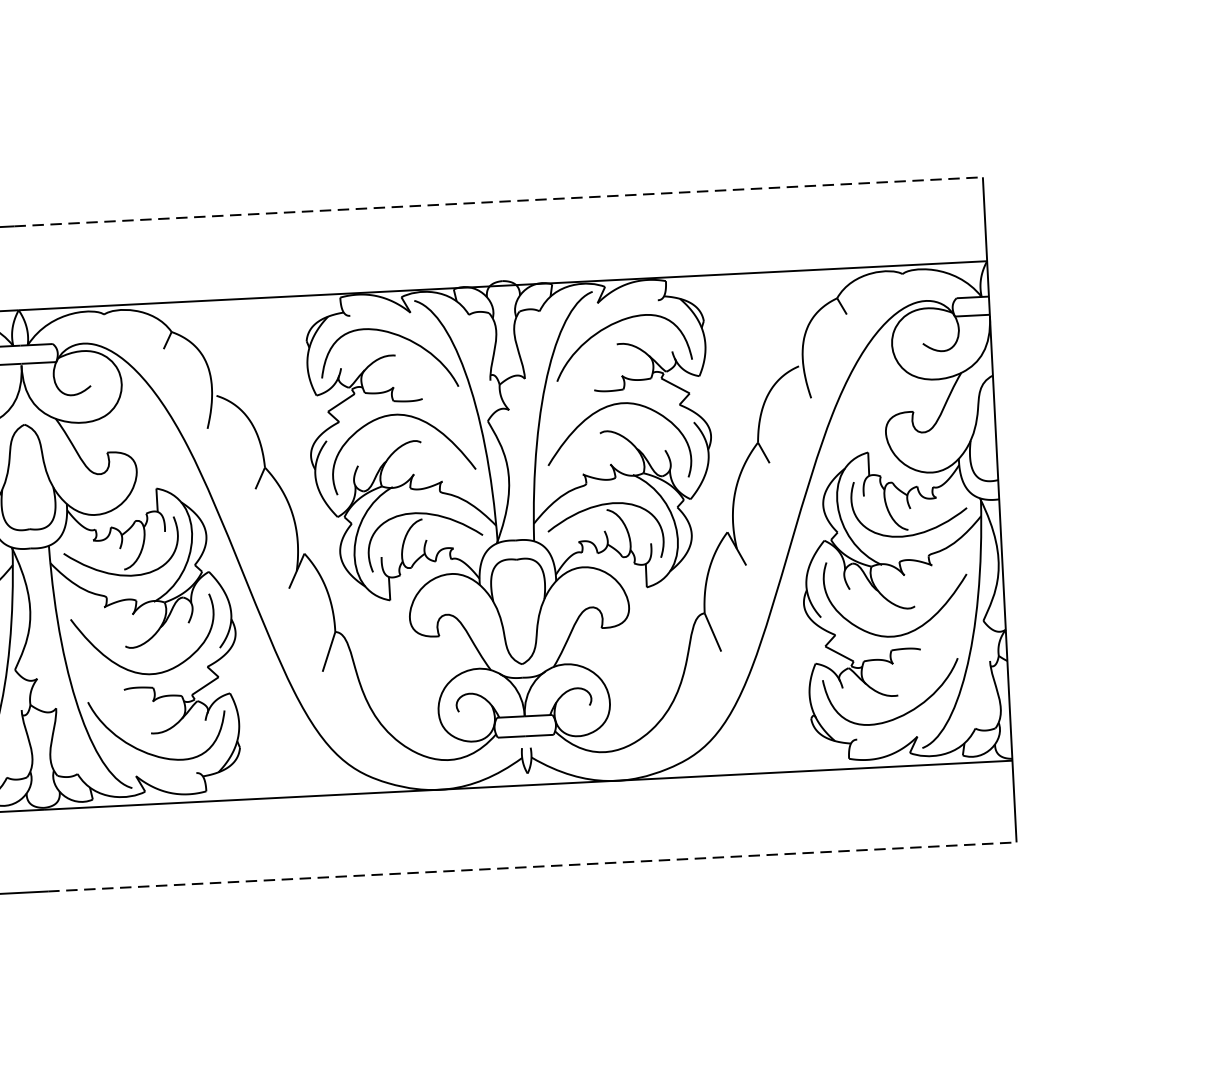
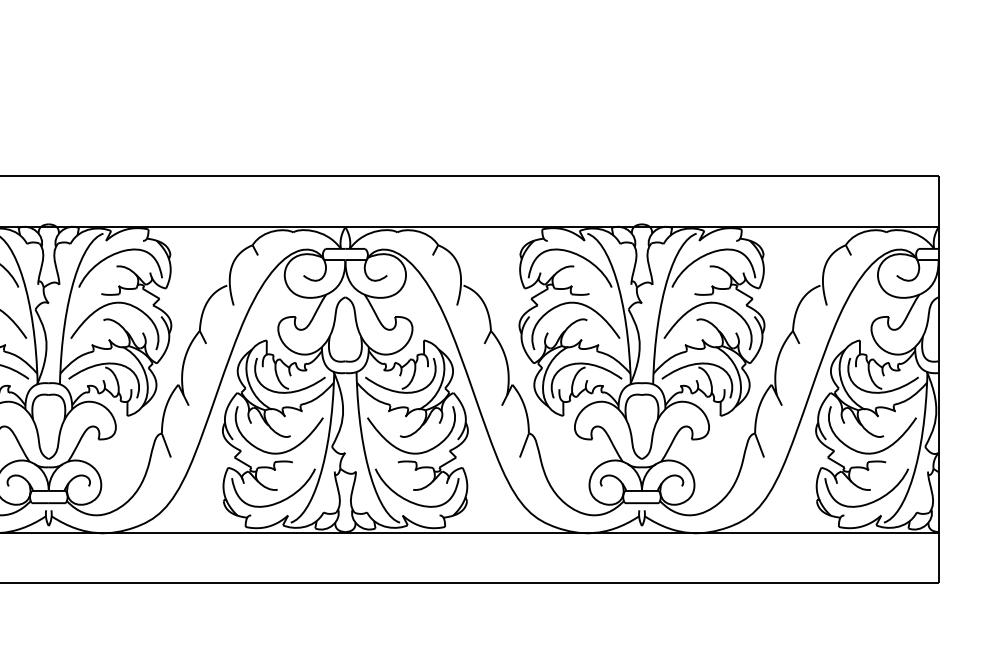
line: (499, 201) -> (642, 175), dashed -> solid
line: (533, 867) -> (642, 583), dashed -> solid

